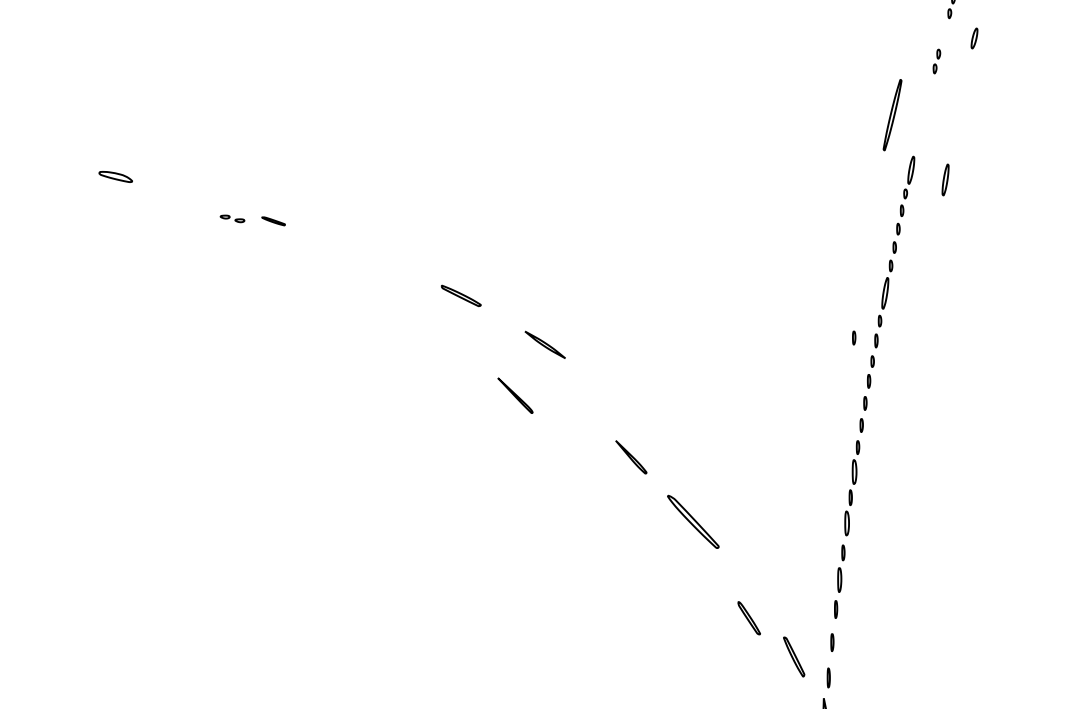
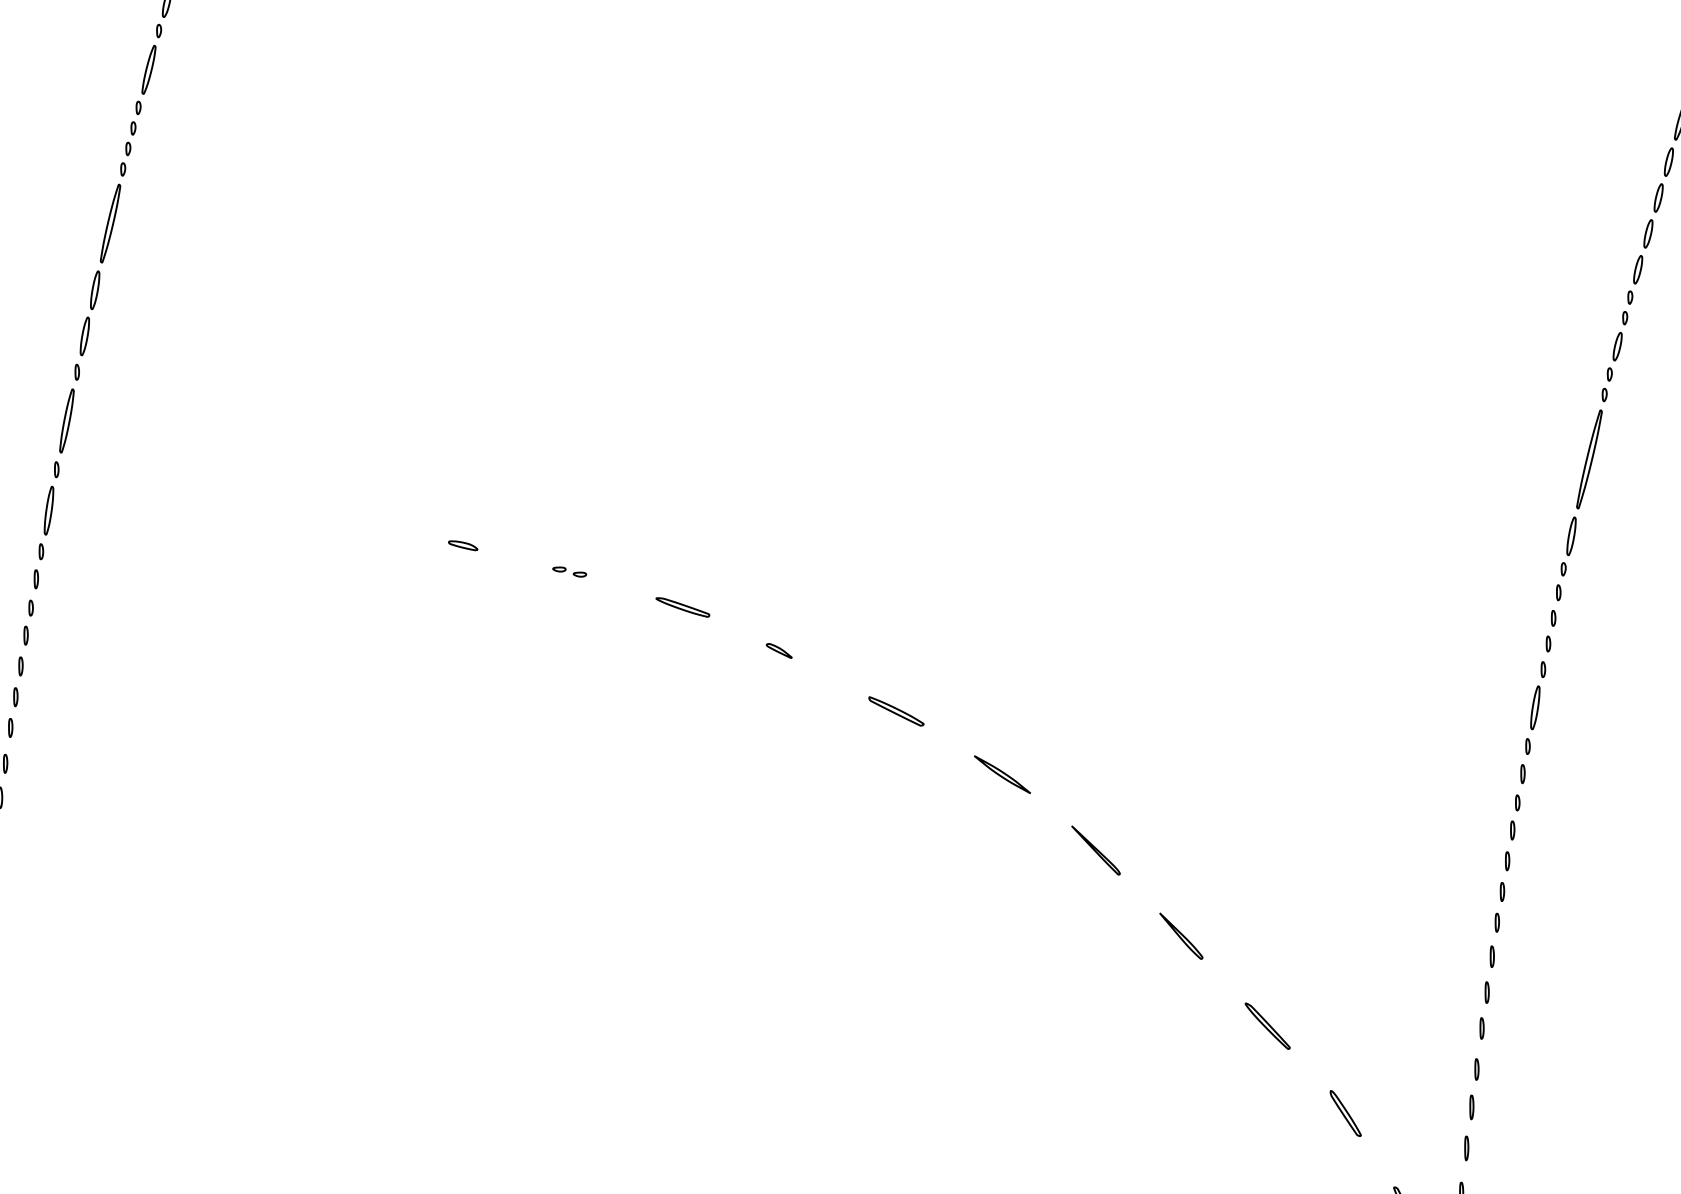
part: (974, 38) -> (1617, 346), moved
part: (892, 115) -> (1589, 459), moved
part: (116, 176) -> (463, 545), size x0.62
part: (945, 179) -> (1619, 549), removed
part: (232, 218) -> (569, 571), moved
part: (273, 221) -> (682, 607), size x1.67
part: (342, 252) -> (779, 650), added
part: (461, 296) -> (896, 711), moved
part: (853, 338) -> (1491, 770), removed
part: (545, 344) -> (1002, 774), moved
part: (515, 395) -> (1095, 850), moved
part: (853, 471) -> (1491, 956), size x0.62
part: (693, 521) -> (1267, 1025), size x0.62
part: (846, 523) -> (1481, 1028), size x0.62
part: (839, 580) -> (1471, 1107), size x0.71
part: (749, 618) -> (1345, 1113), moved

